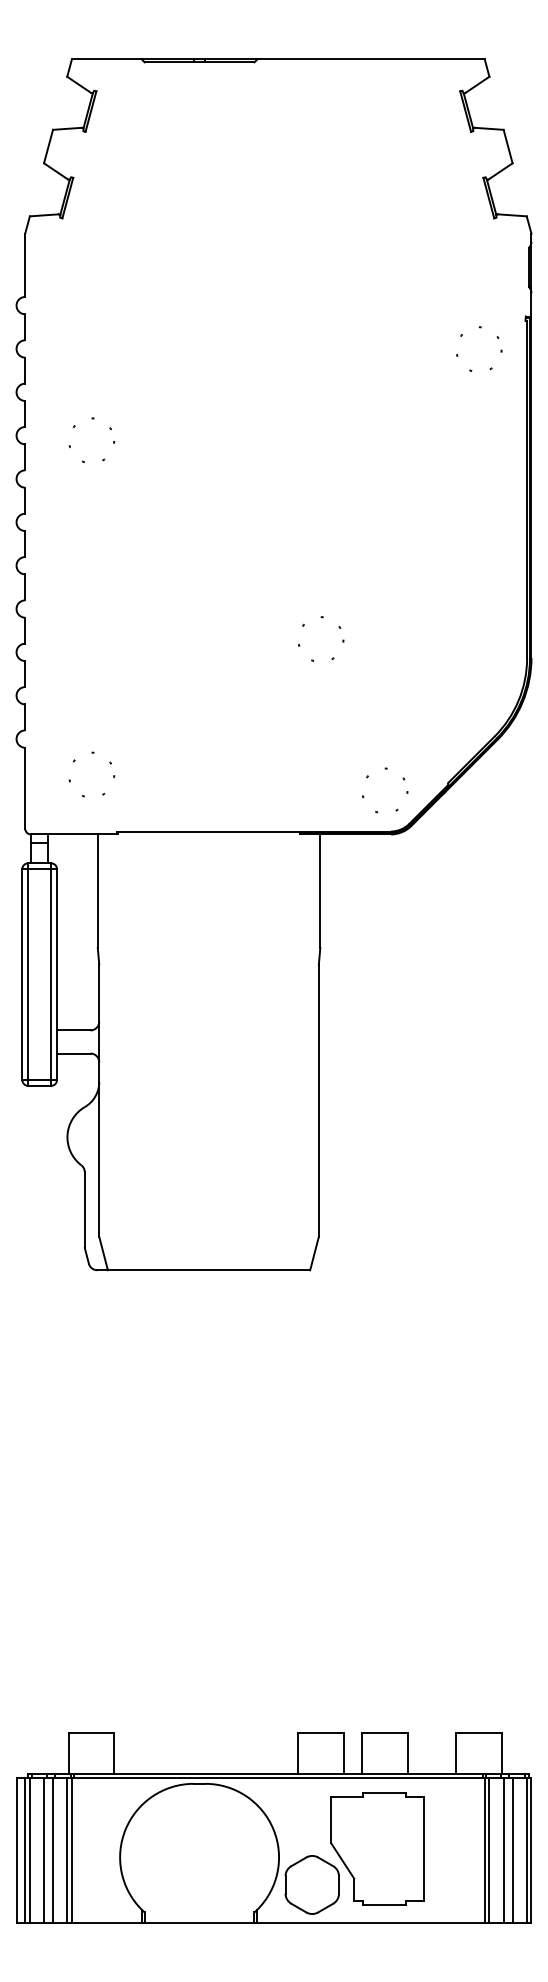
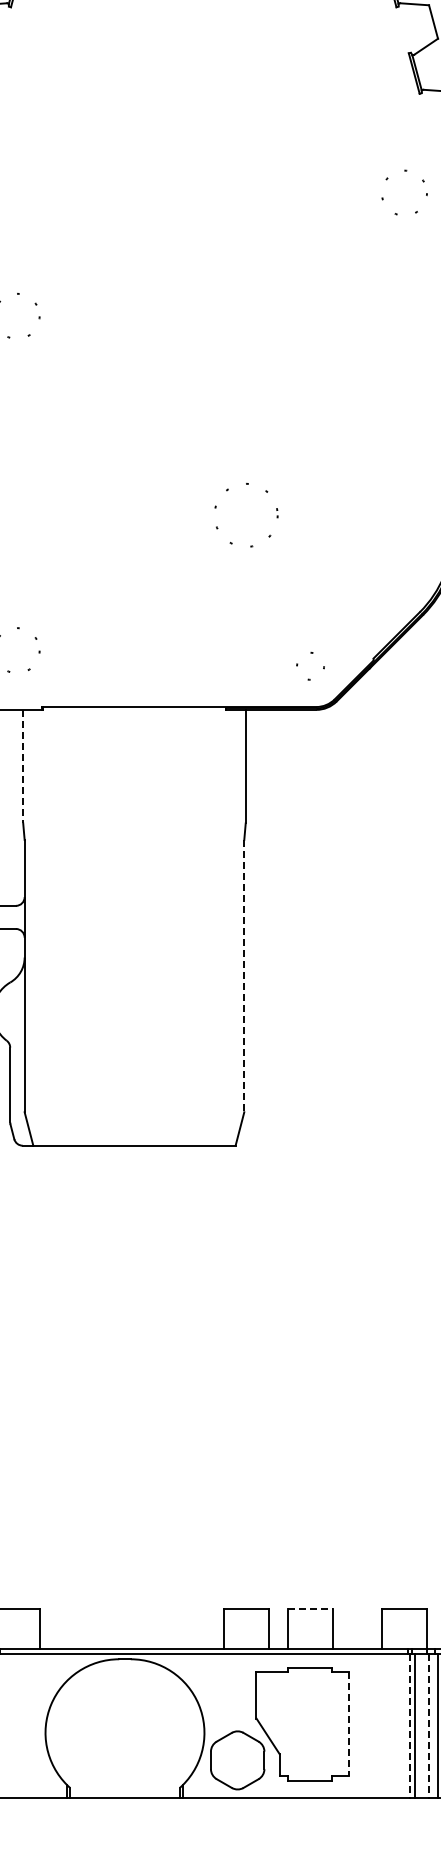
circle: (479, 348) -> (404, 191), moved
circle: (321, 638) -> (246, 513), size x1.4
circle: (385, 790) -> (310, 665), size x0.6
line: (97, 891) -> (22, 766), solid -> dashed
line: (318, 1101) -> (243, 976), solid -> dashed
line: (384, 1733) -> (309, 1608), solid -> dashed
line: (423, 1849) -> (348, 1724), solid -> dashed
line: (484, 1850) -> (409, 1725), solid -> dashed
line: (503, 1850) -> (428, 1725), solid -> dashed

